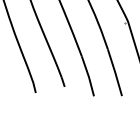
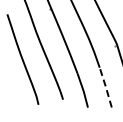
line: (114, 72) -> (105, 87), solid -> dashed

